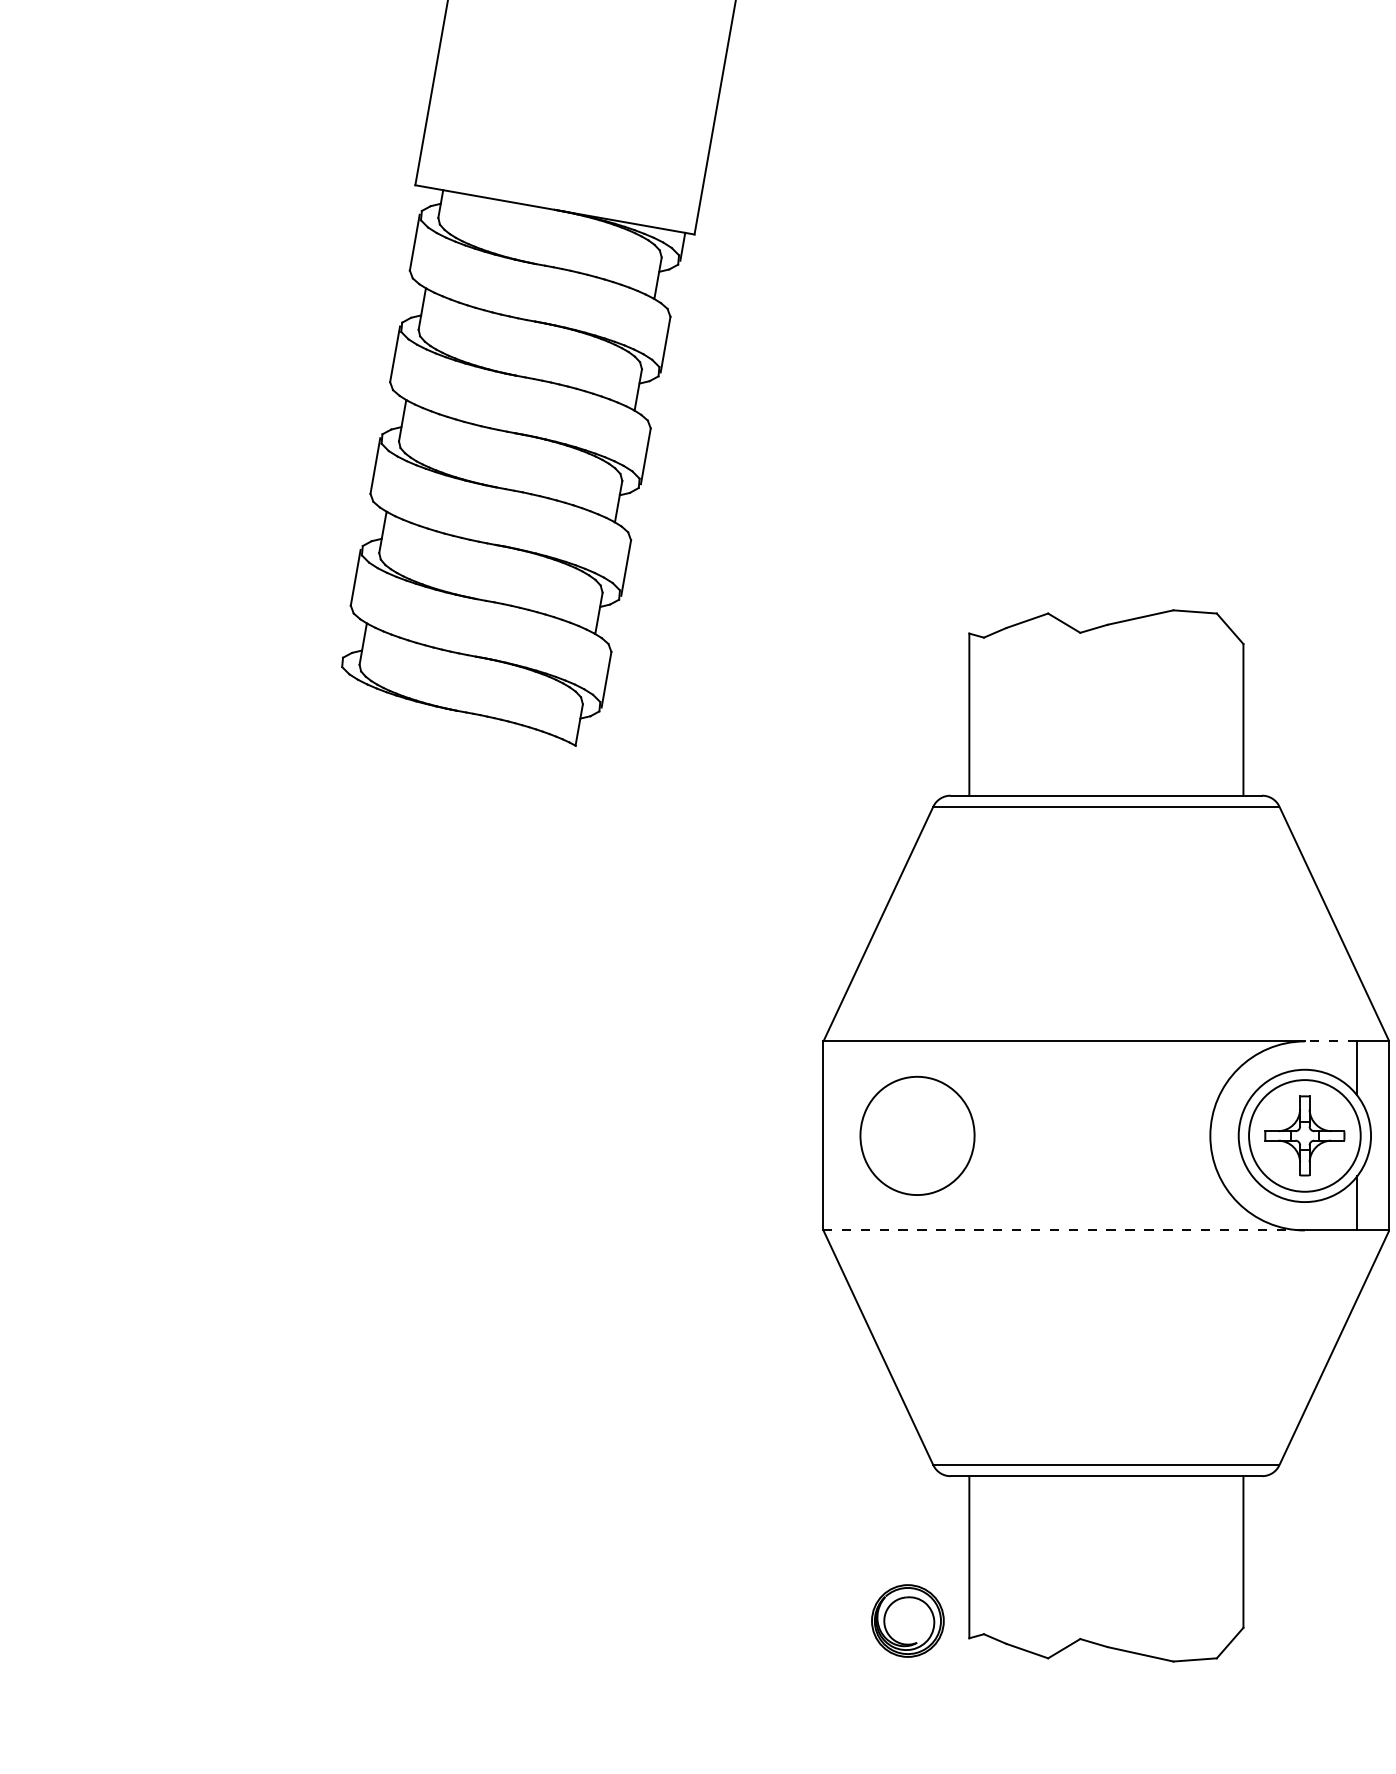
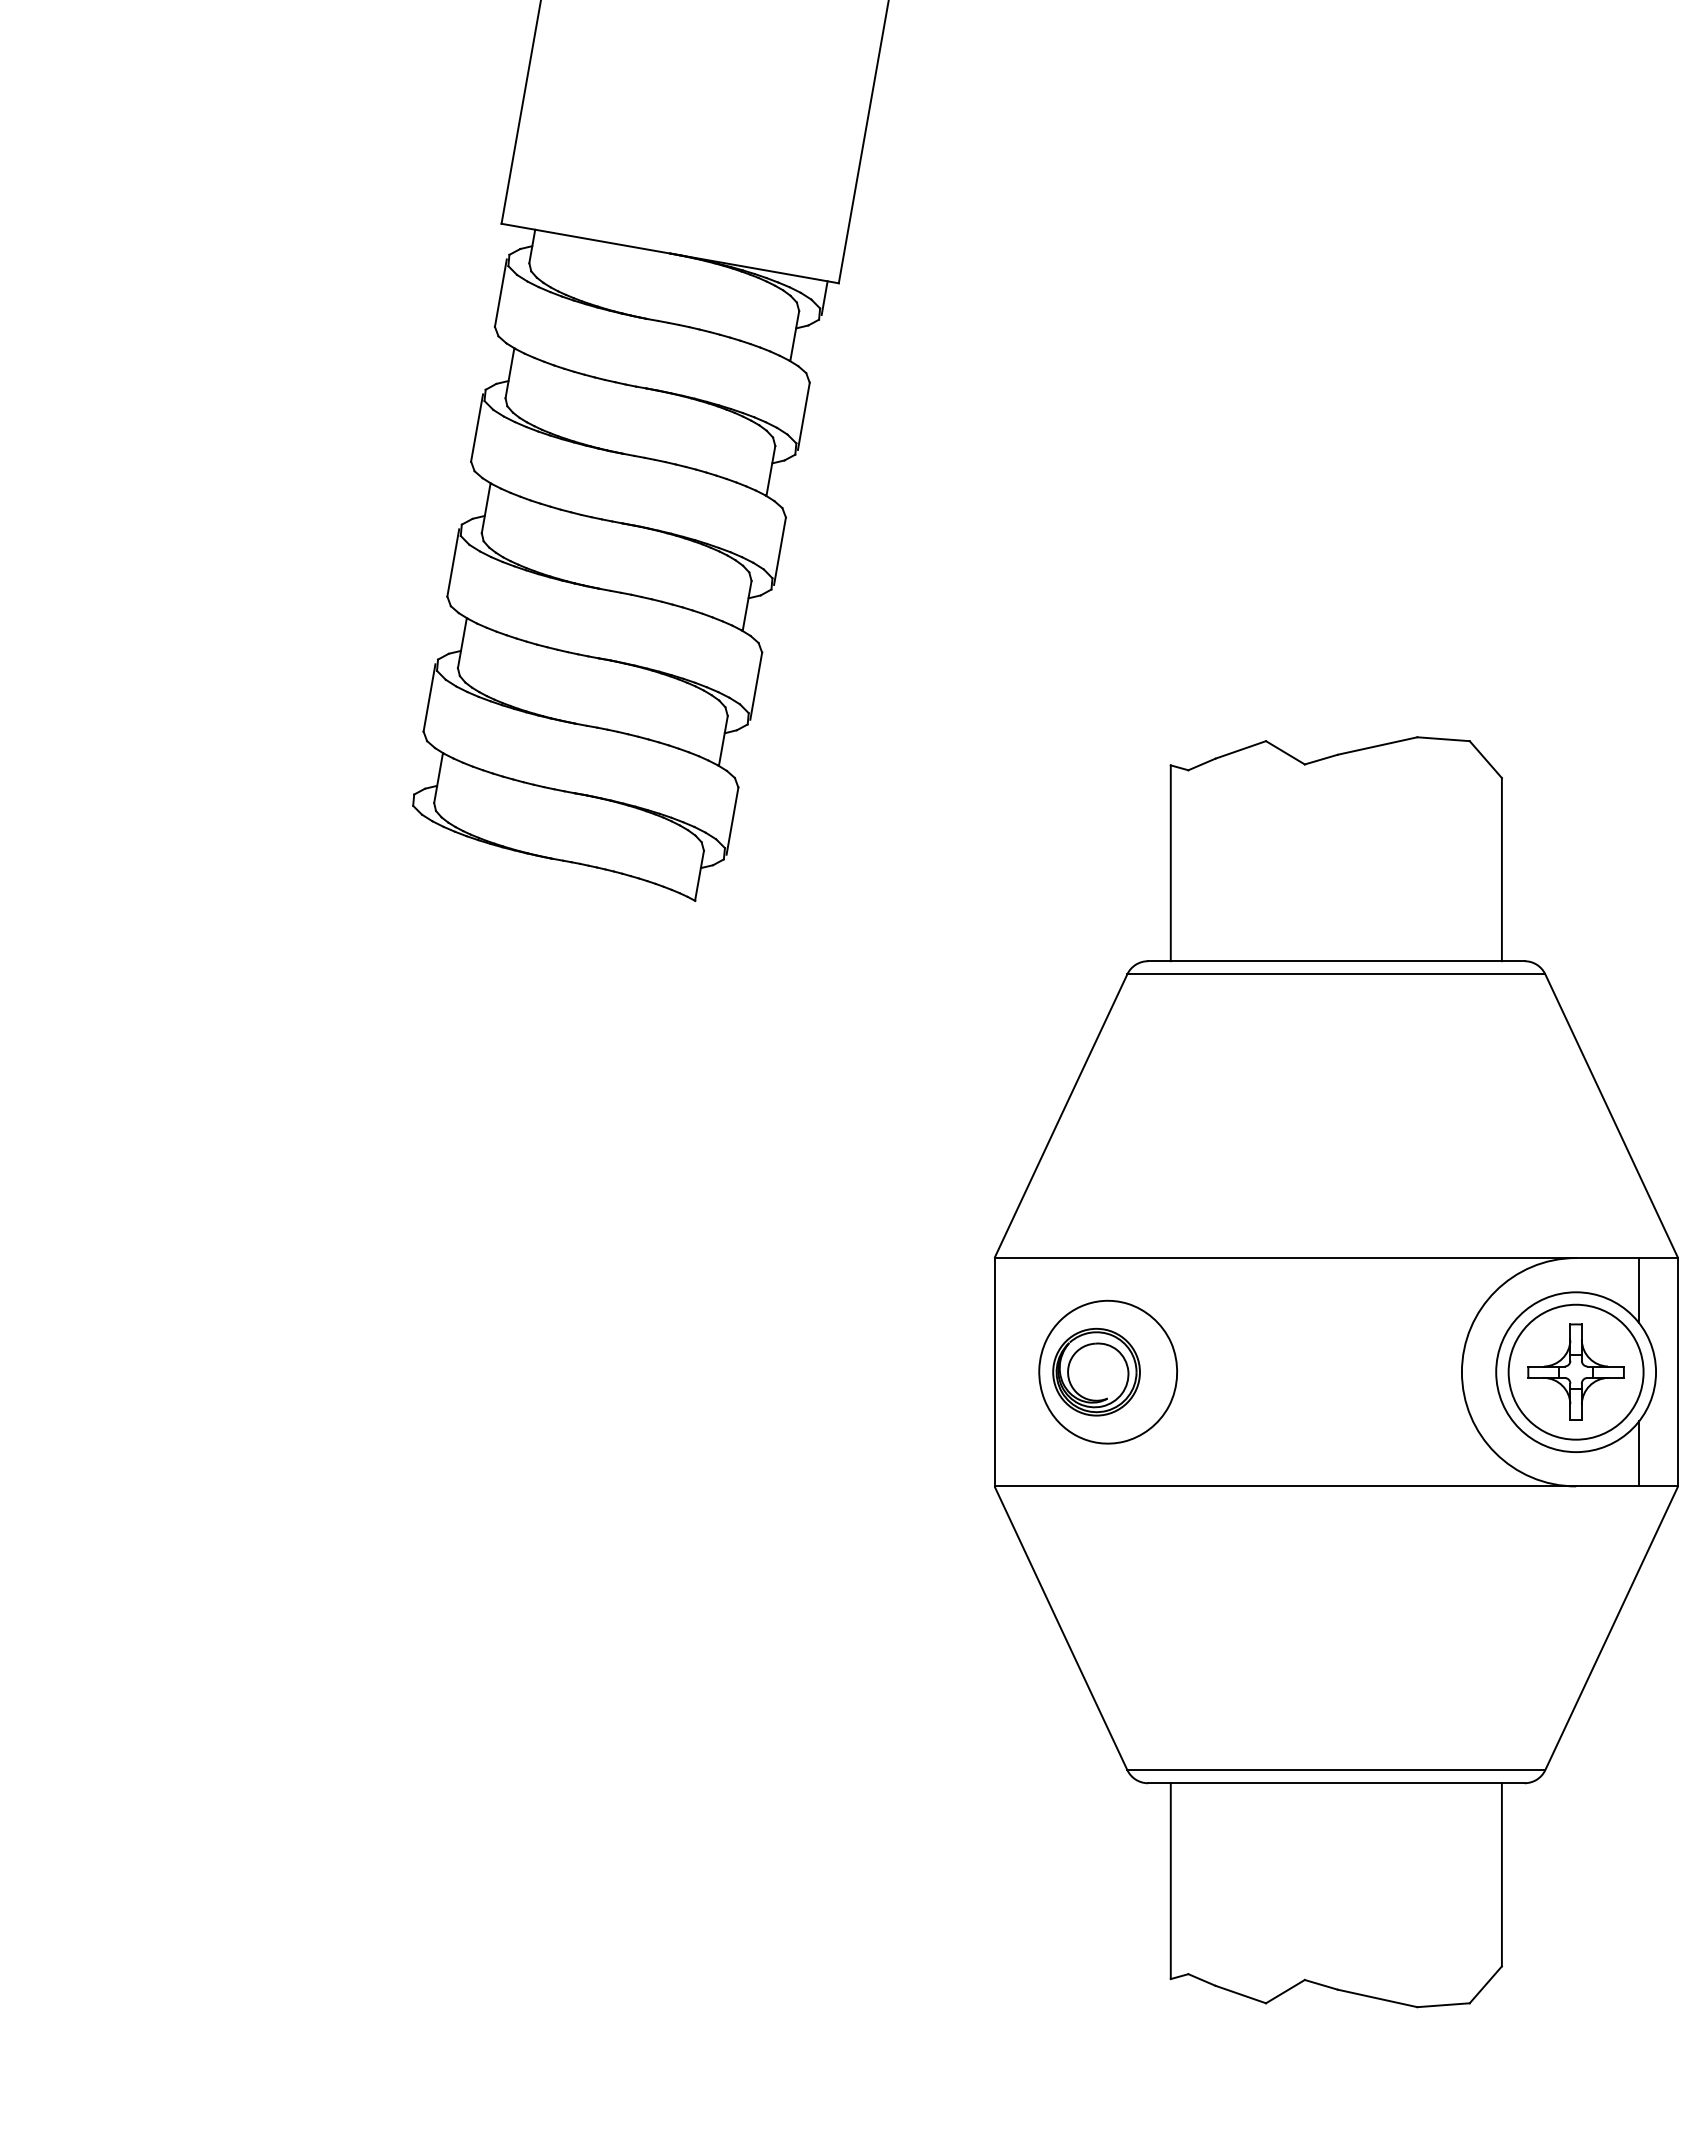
line: (1330, 1041) -> (1607, 1258), dashed -> solid
line: (1064, 1230) -> (1285, 1486), dashed -> solid
part: (907, 1620) -> (1096, 1371), moved

